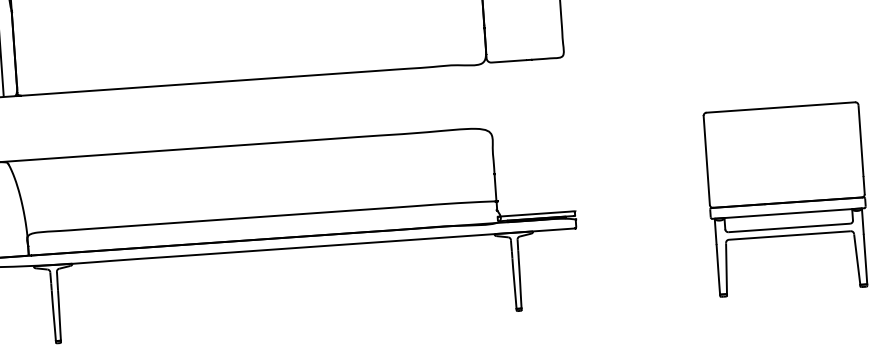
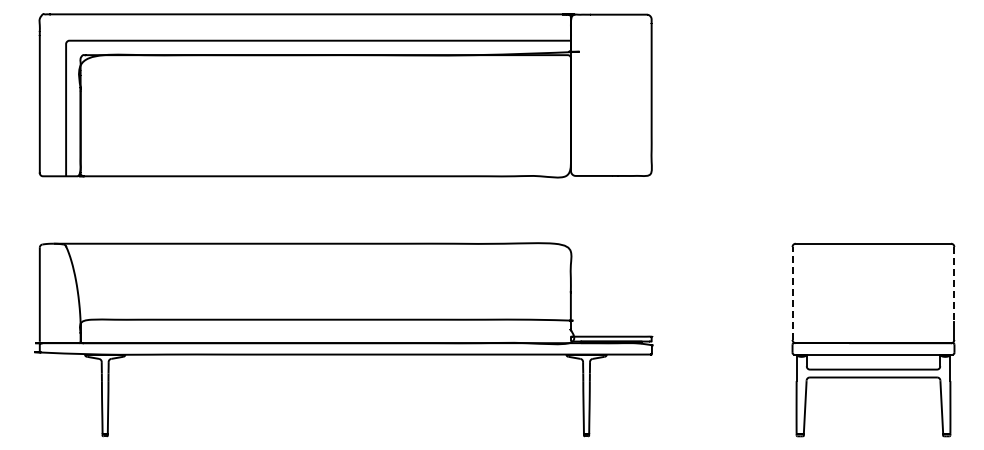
line: (861, 141) -> (954, 284), solid -> dashed
line: (706, 159) -> (792, 292), solid -> dashed

